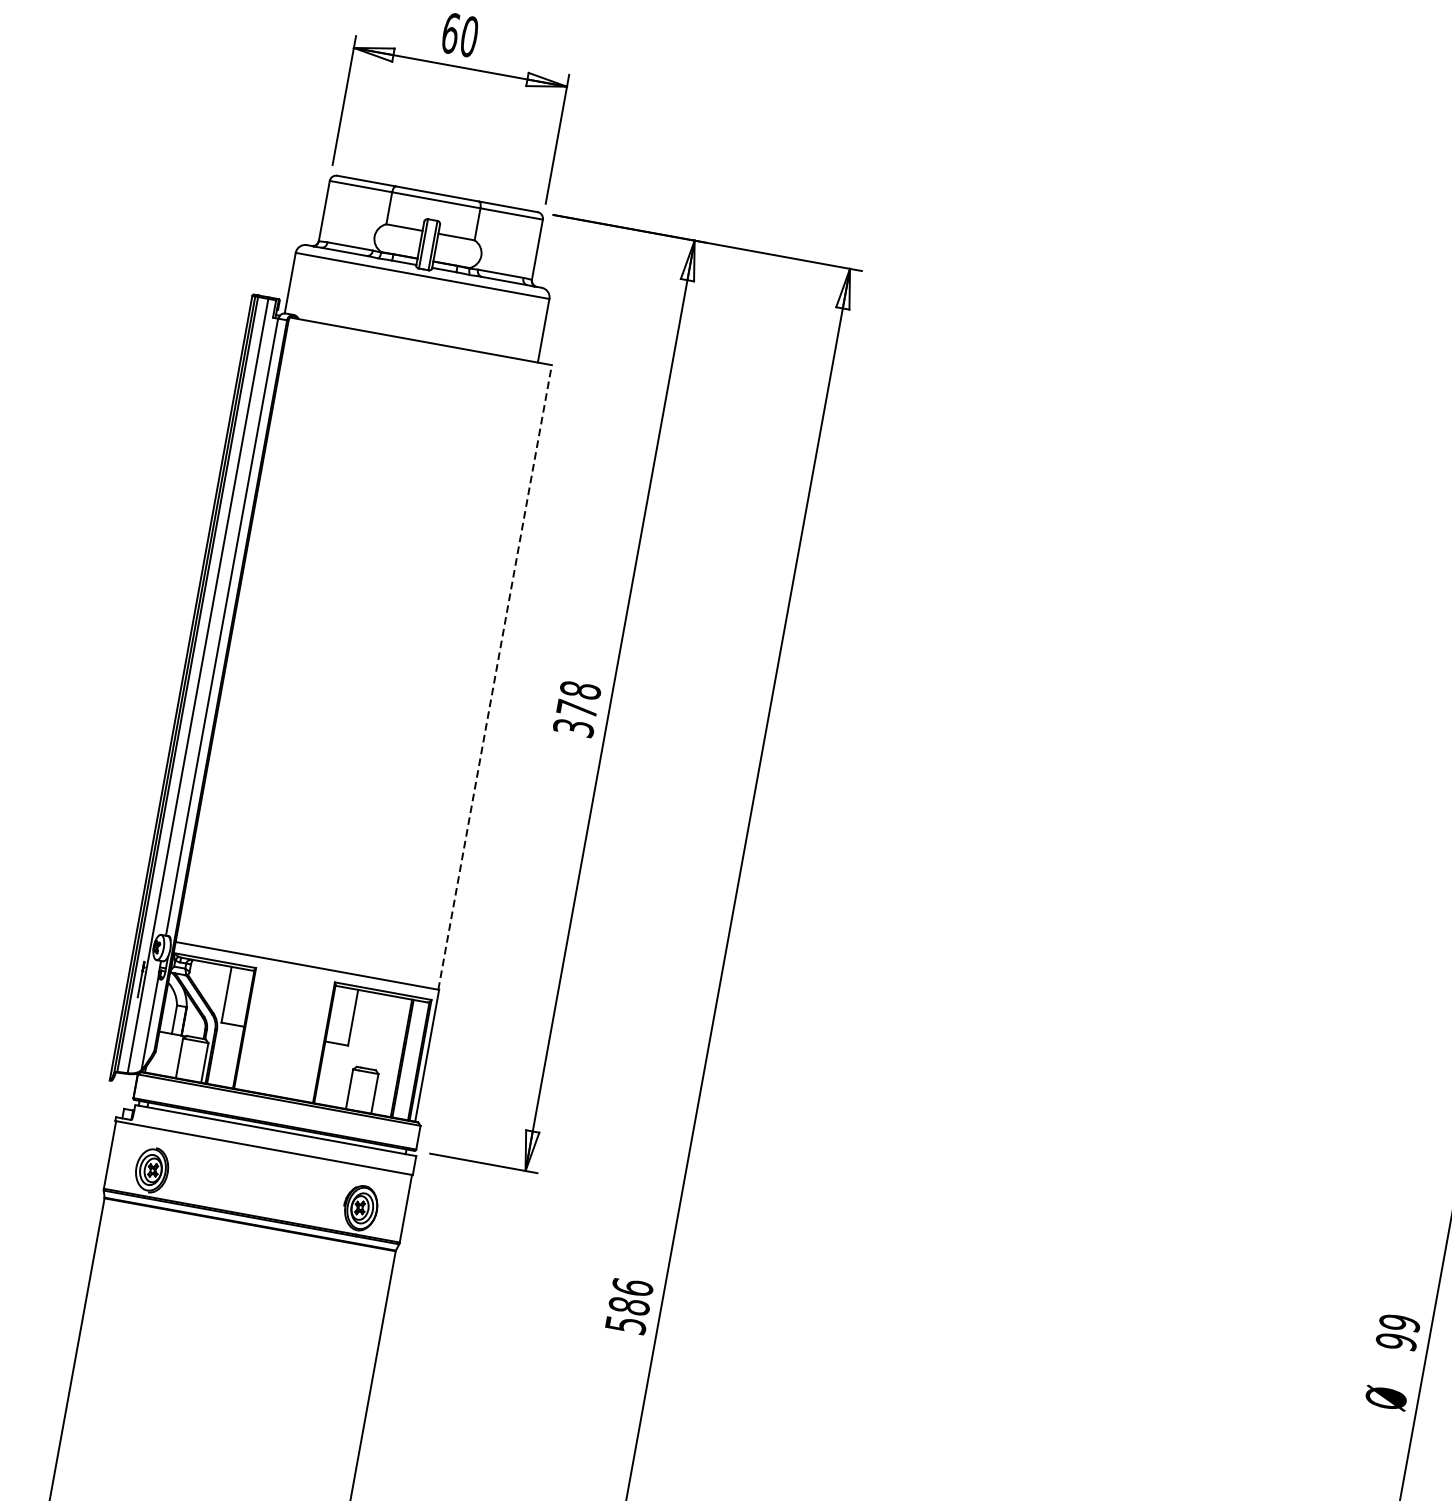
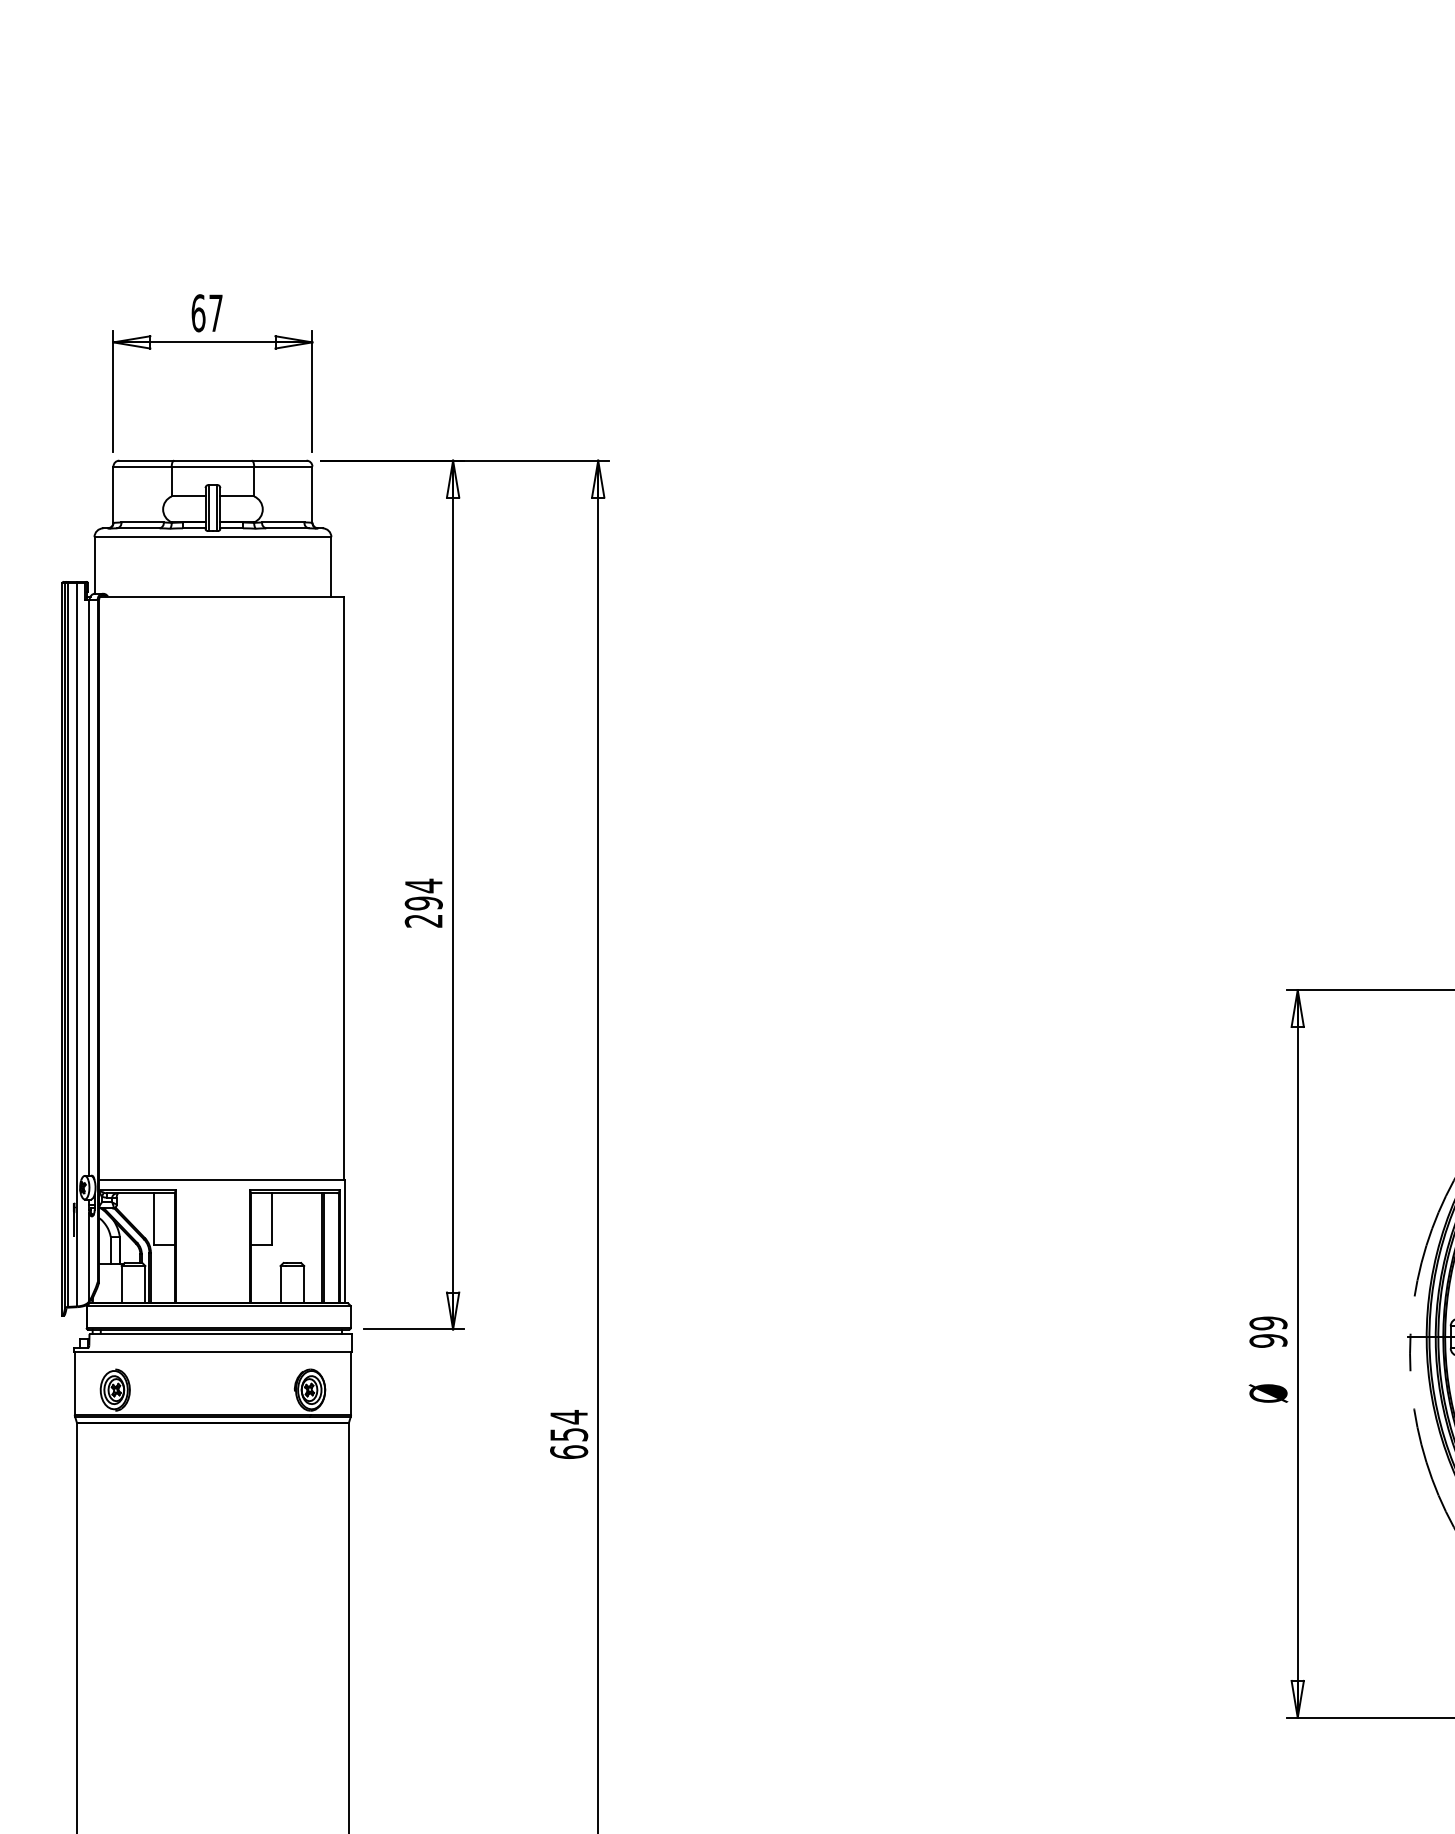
text: (468, 36) -> (215, 313), 60 -> 67
line: (495, 677) -> (344, 888), dashed -> solid
text: (576, 708) -> (423, 902), 378 -> 294
text: (629, 1306) -> (569, 1434), 586 -> 654

